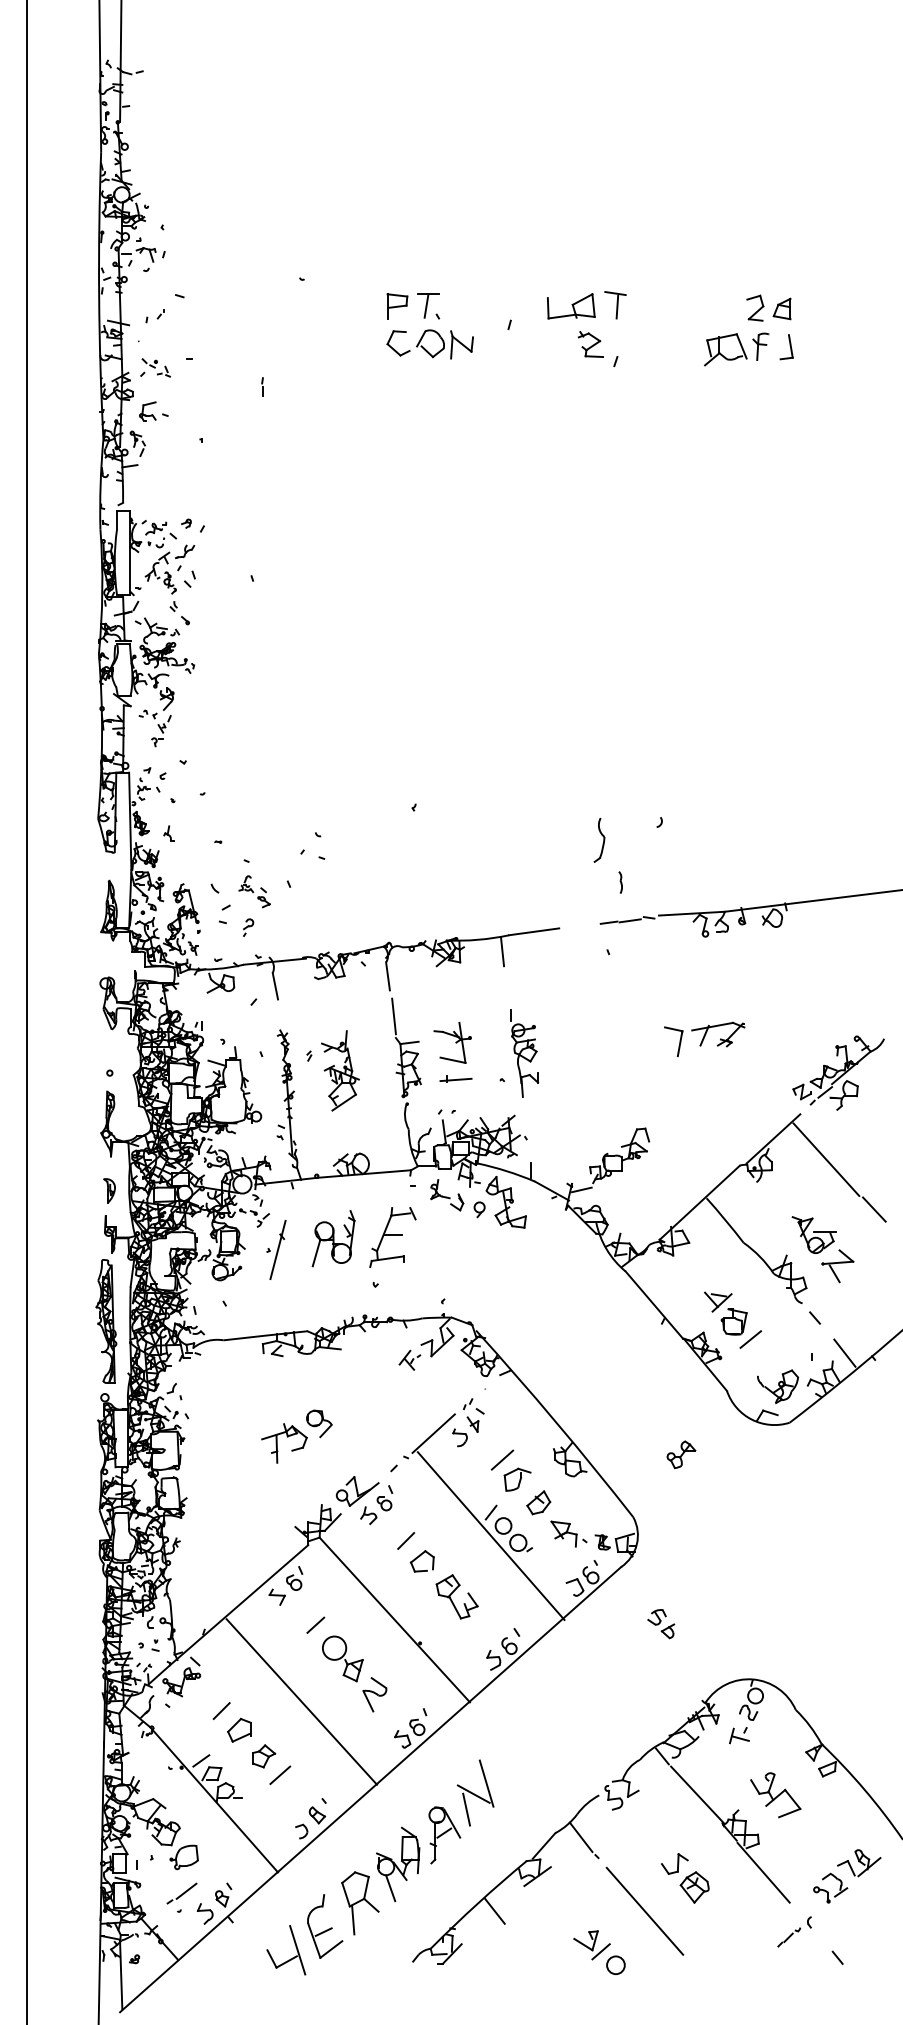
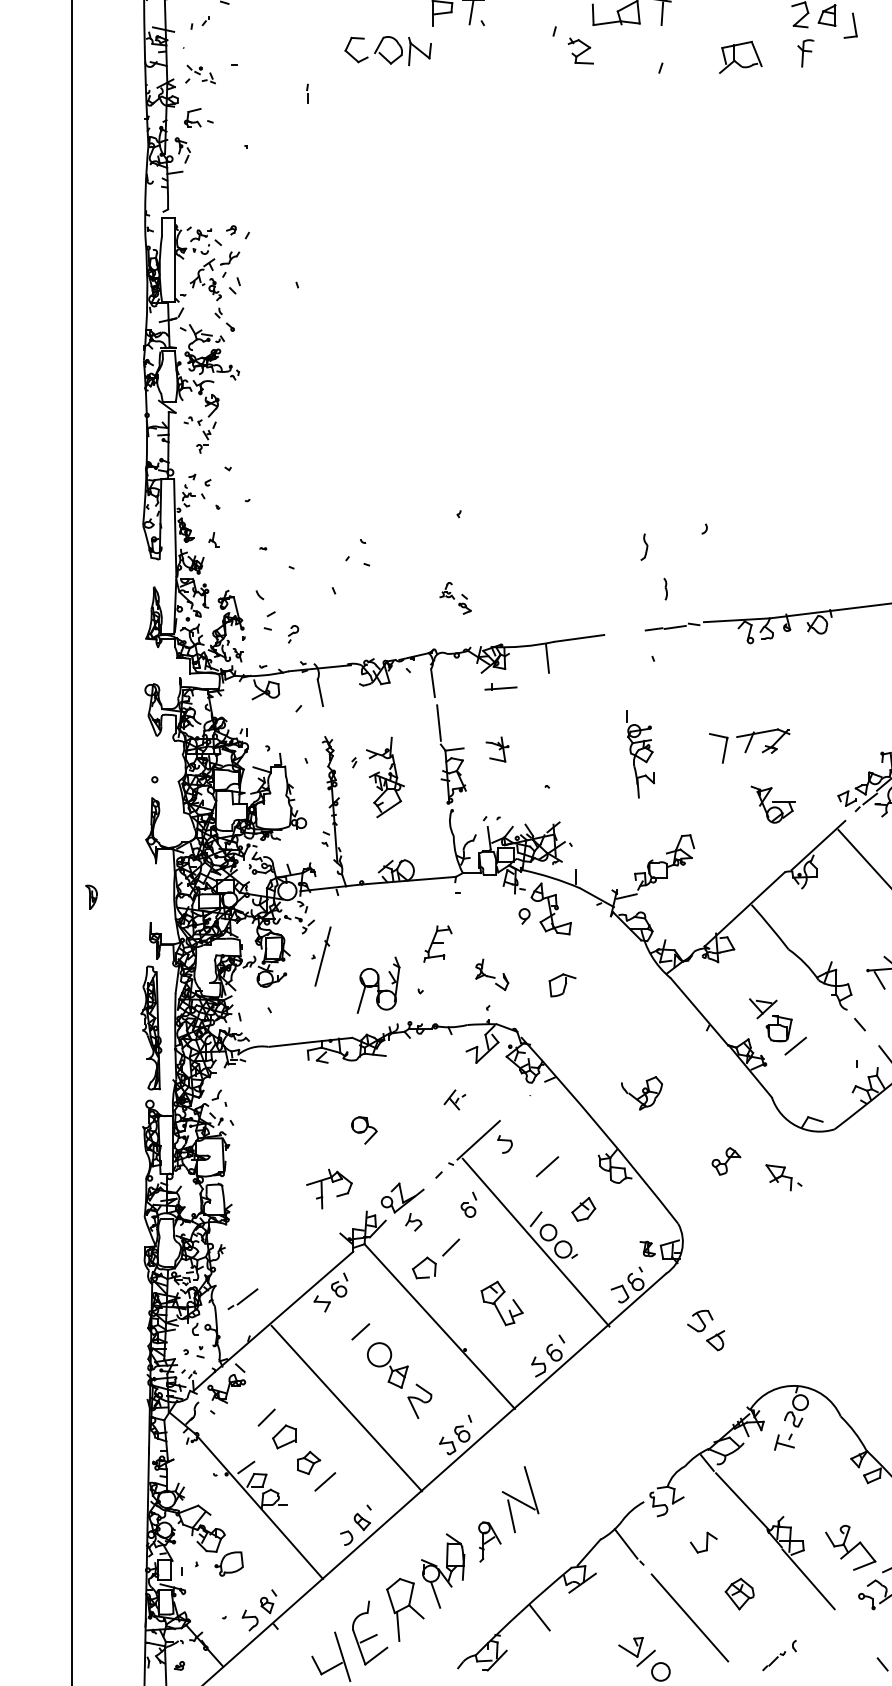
part: (429, 344) -> (387, 51), moved
part: (590, 344) -> (580, 51), moved
part: (786, 347) -> (850, 26), moved
part: (725, 349) -> (740, 57), moved
part: (599, 840) -> (644, 547), size x0.6
part: (254, 891) -> (455, 598), moved
part: (452, 1042) -> (497, 749), size x0.6
part: (524, 1053) -> (640, 754), moved
part: (455, 1078) -> (500, 687), moved
part: (109, 1190) -> (91, 897), moved
part: (447, 1195) -> (492, 975), moved
part: (813, 1234) -> (772, 804), moved
part: (392, 1237) -> (437, 944), size x0.6
part: (333, 1238) -> (378, 985), moved
part: (409, 1359) -> (454, 1099), moved
part: (778, 1386) -> (642, 1093), moved
part: (473, 1415) -> (518, 1122), removed
part: (287, 1437) -> (332, 1183), moved
part: (517, 1479) -> (562, 985), moved
part: (384, 1498) -> (468, 1205), moved
part: (568, 1533) -> (783, 1177), moved
part: (421, 1561) -> (423, 1268), moved
part: (661, 1624) -> (706, 1331), size x1.4
part: (775, 1795) -> (850, 1548), moved
part: (444, 1835) -> (489, 1542), size x0.7
part: (674, 1863) -> (703, 1542), moved
part: (181, 1893) -> (242, 1299), moved
part: (794, 1931) -> (779, 1655), moved

